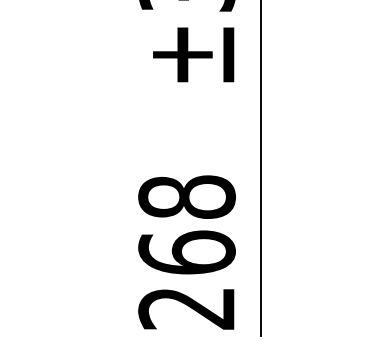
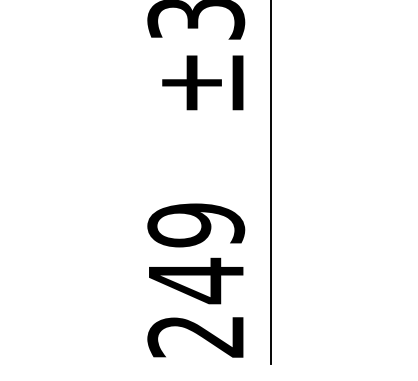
text: (187, 225) -> (196, 253), 268 -> 249

